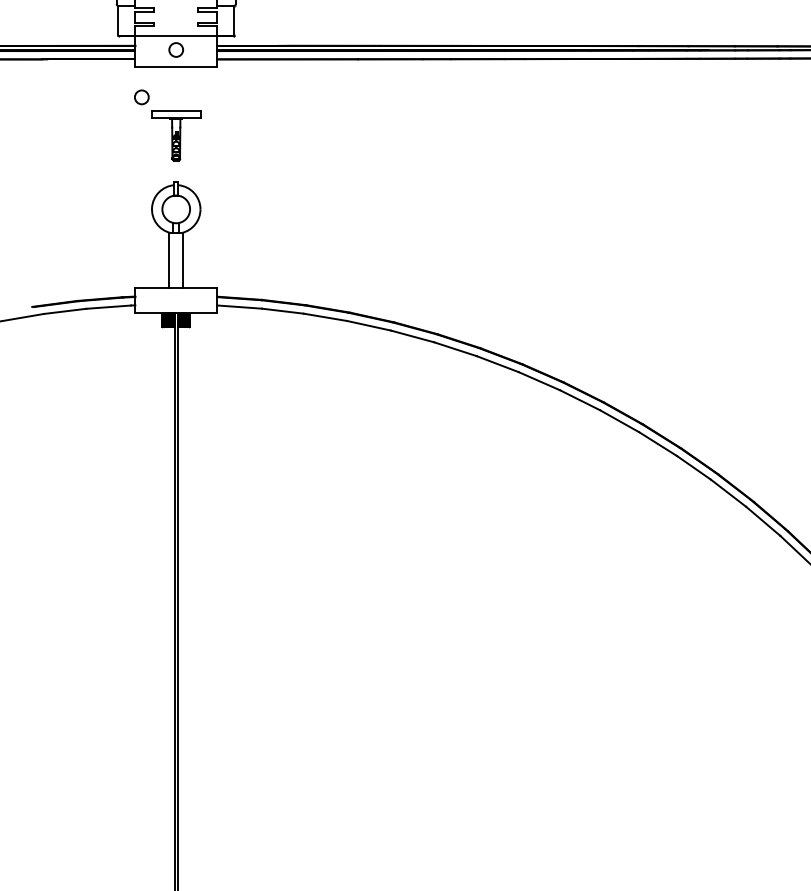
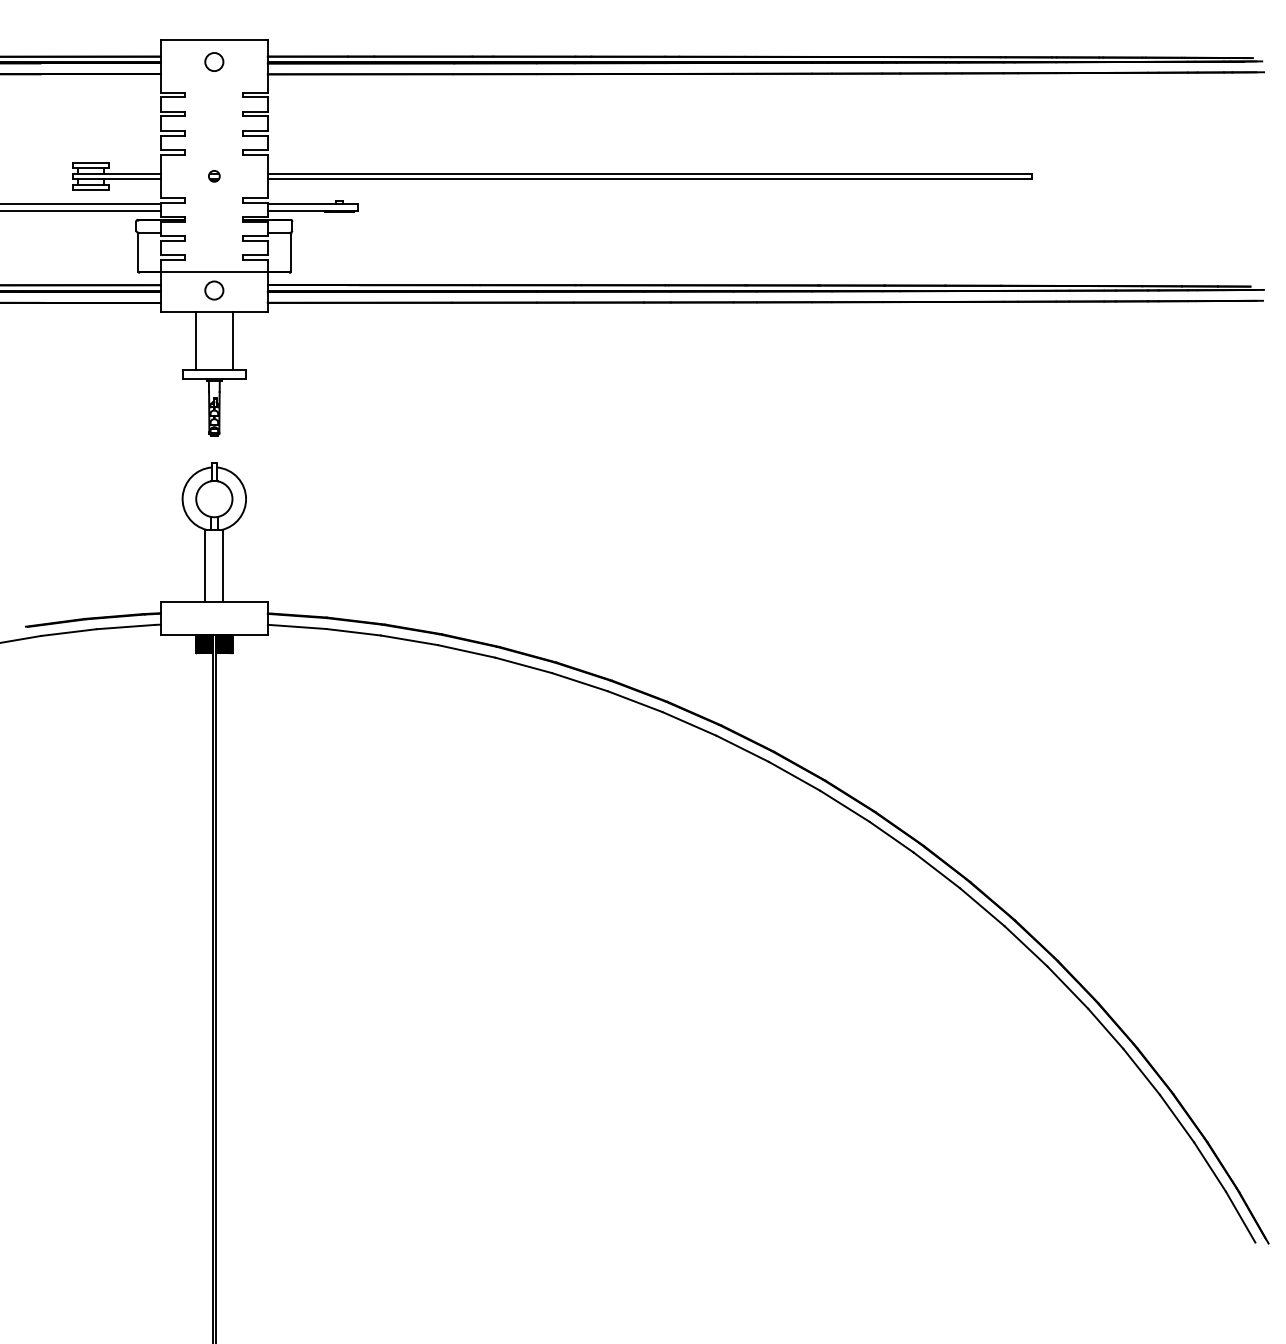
line: (162, 88) -> (196, 341), added
line: (190, 88) -> (232, 341), added
circle: (141, 97) -> (169, 352), removed

